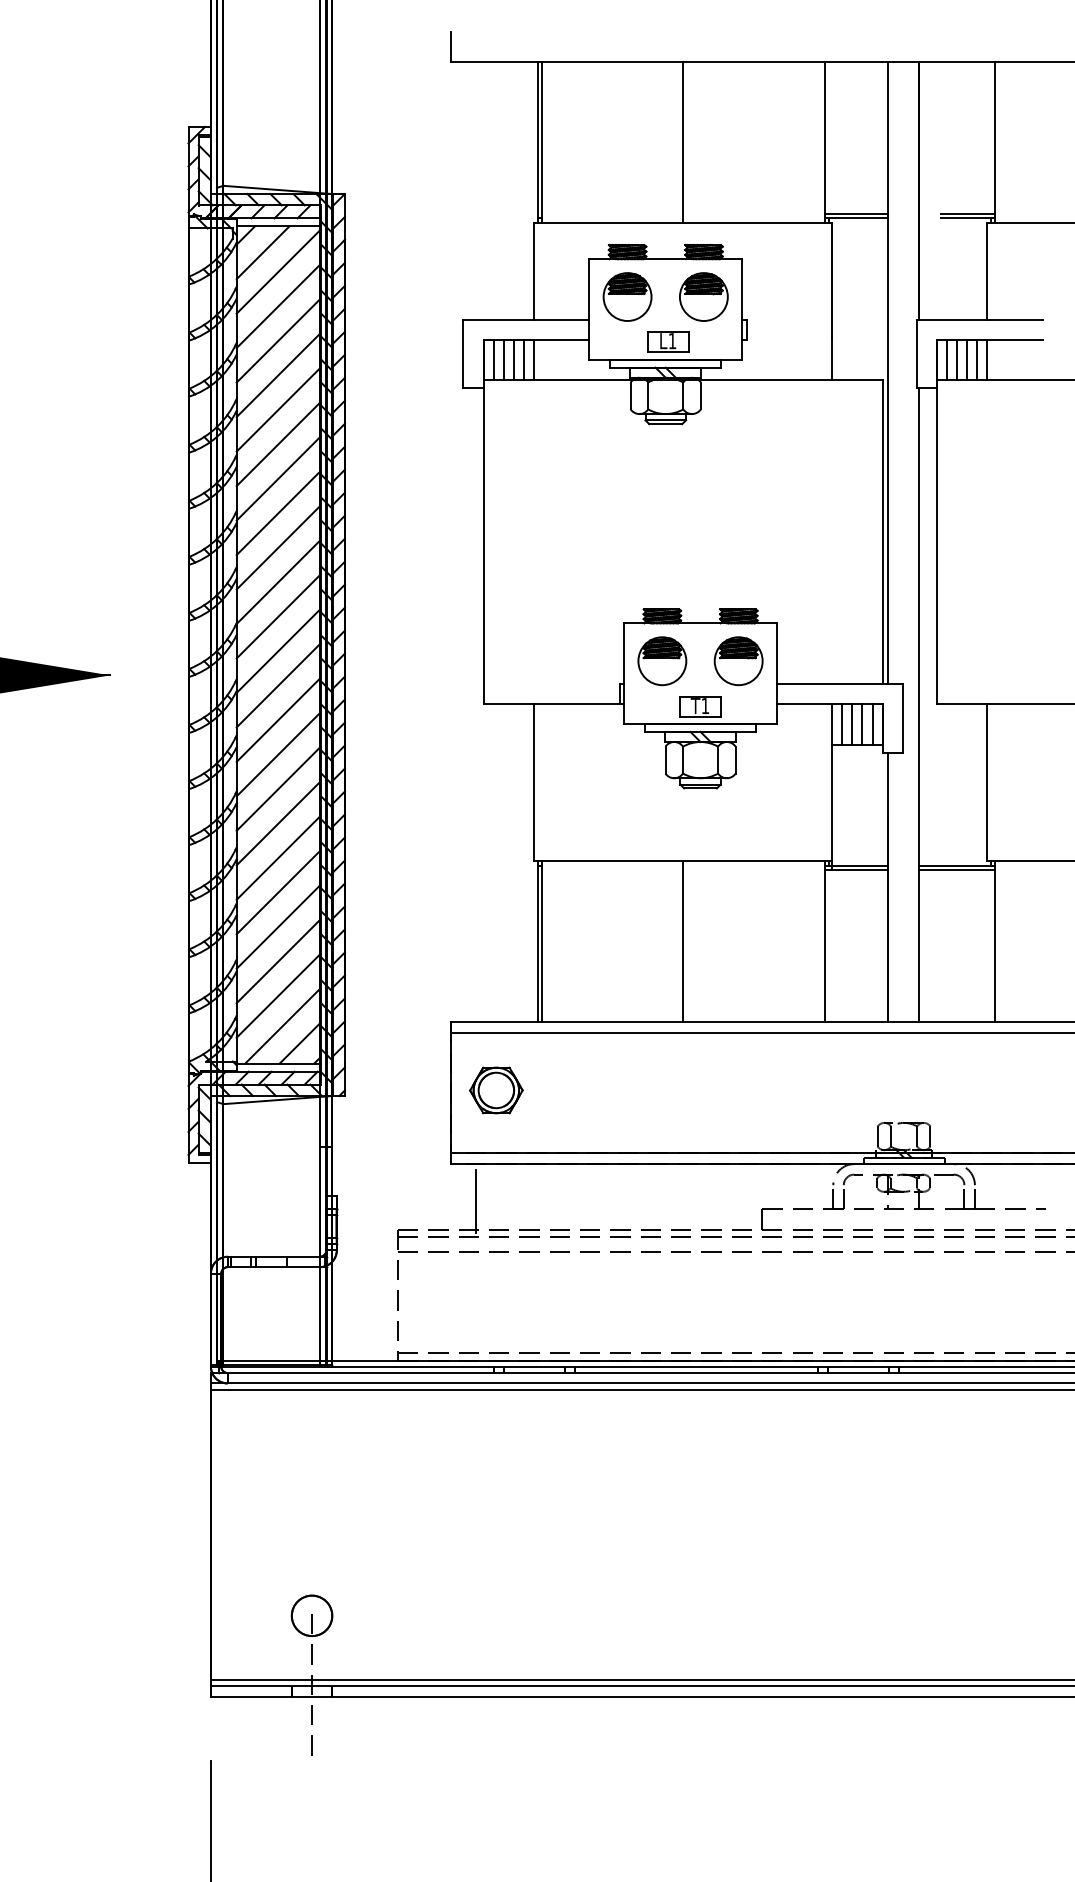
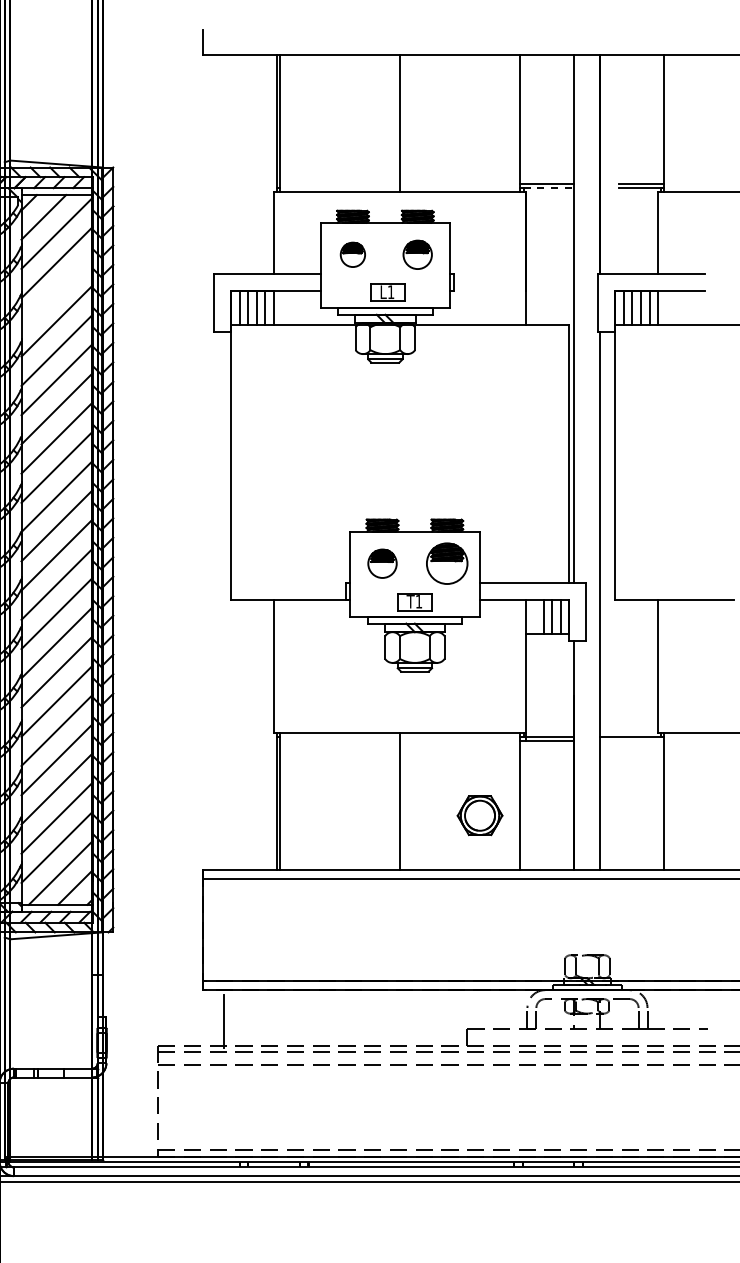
line: (858, 218) -> (548, 188), solid -> dashed
part: (627, 296) -> (352, 254), size x0.6
part: (703, 296) -> (417, 254), size x0.7
line: (278, 340) -> (56, 291), removed
part: (662, 661) -> (382, 563), size x0.7
line: (842, 724) -> (535, 617), removed
line: (956, 870) -> (631, 741), removed
part: (496, 1090) -> (480, 815), moved

